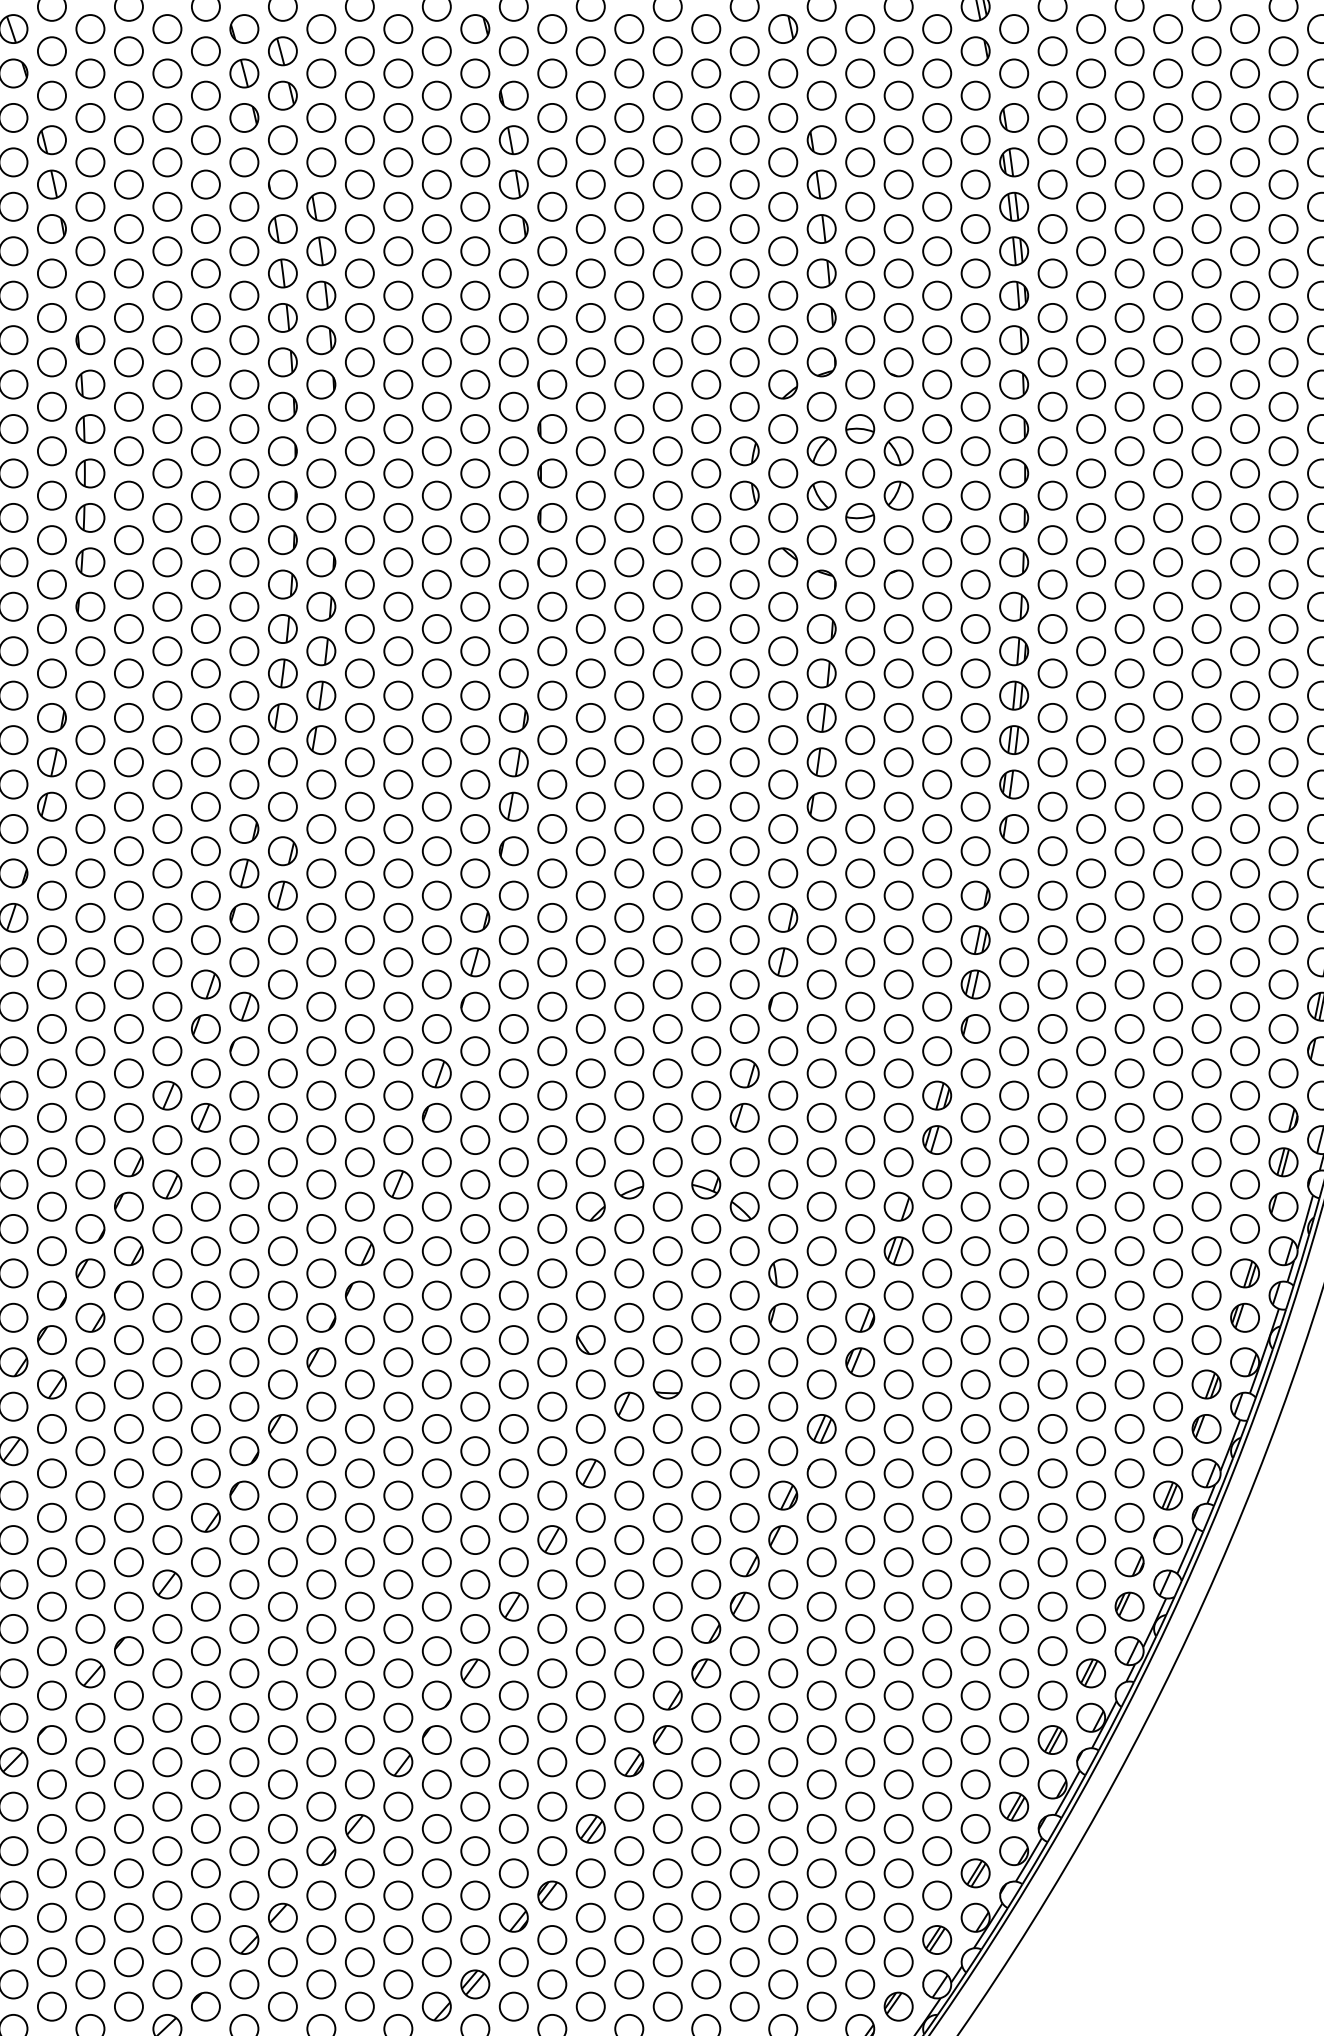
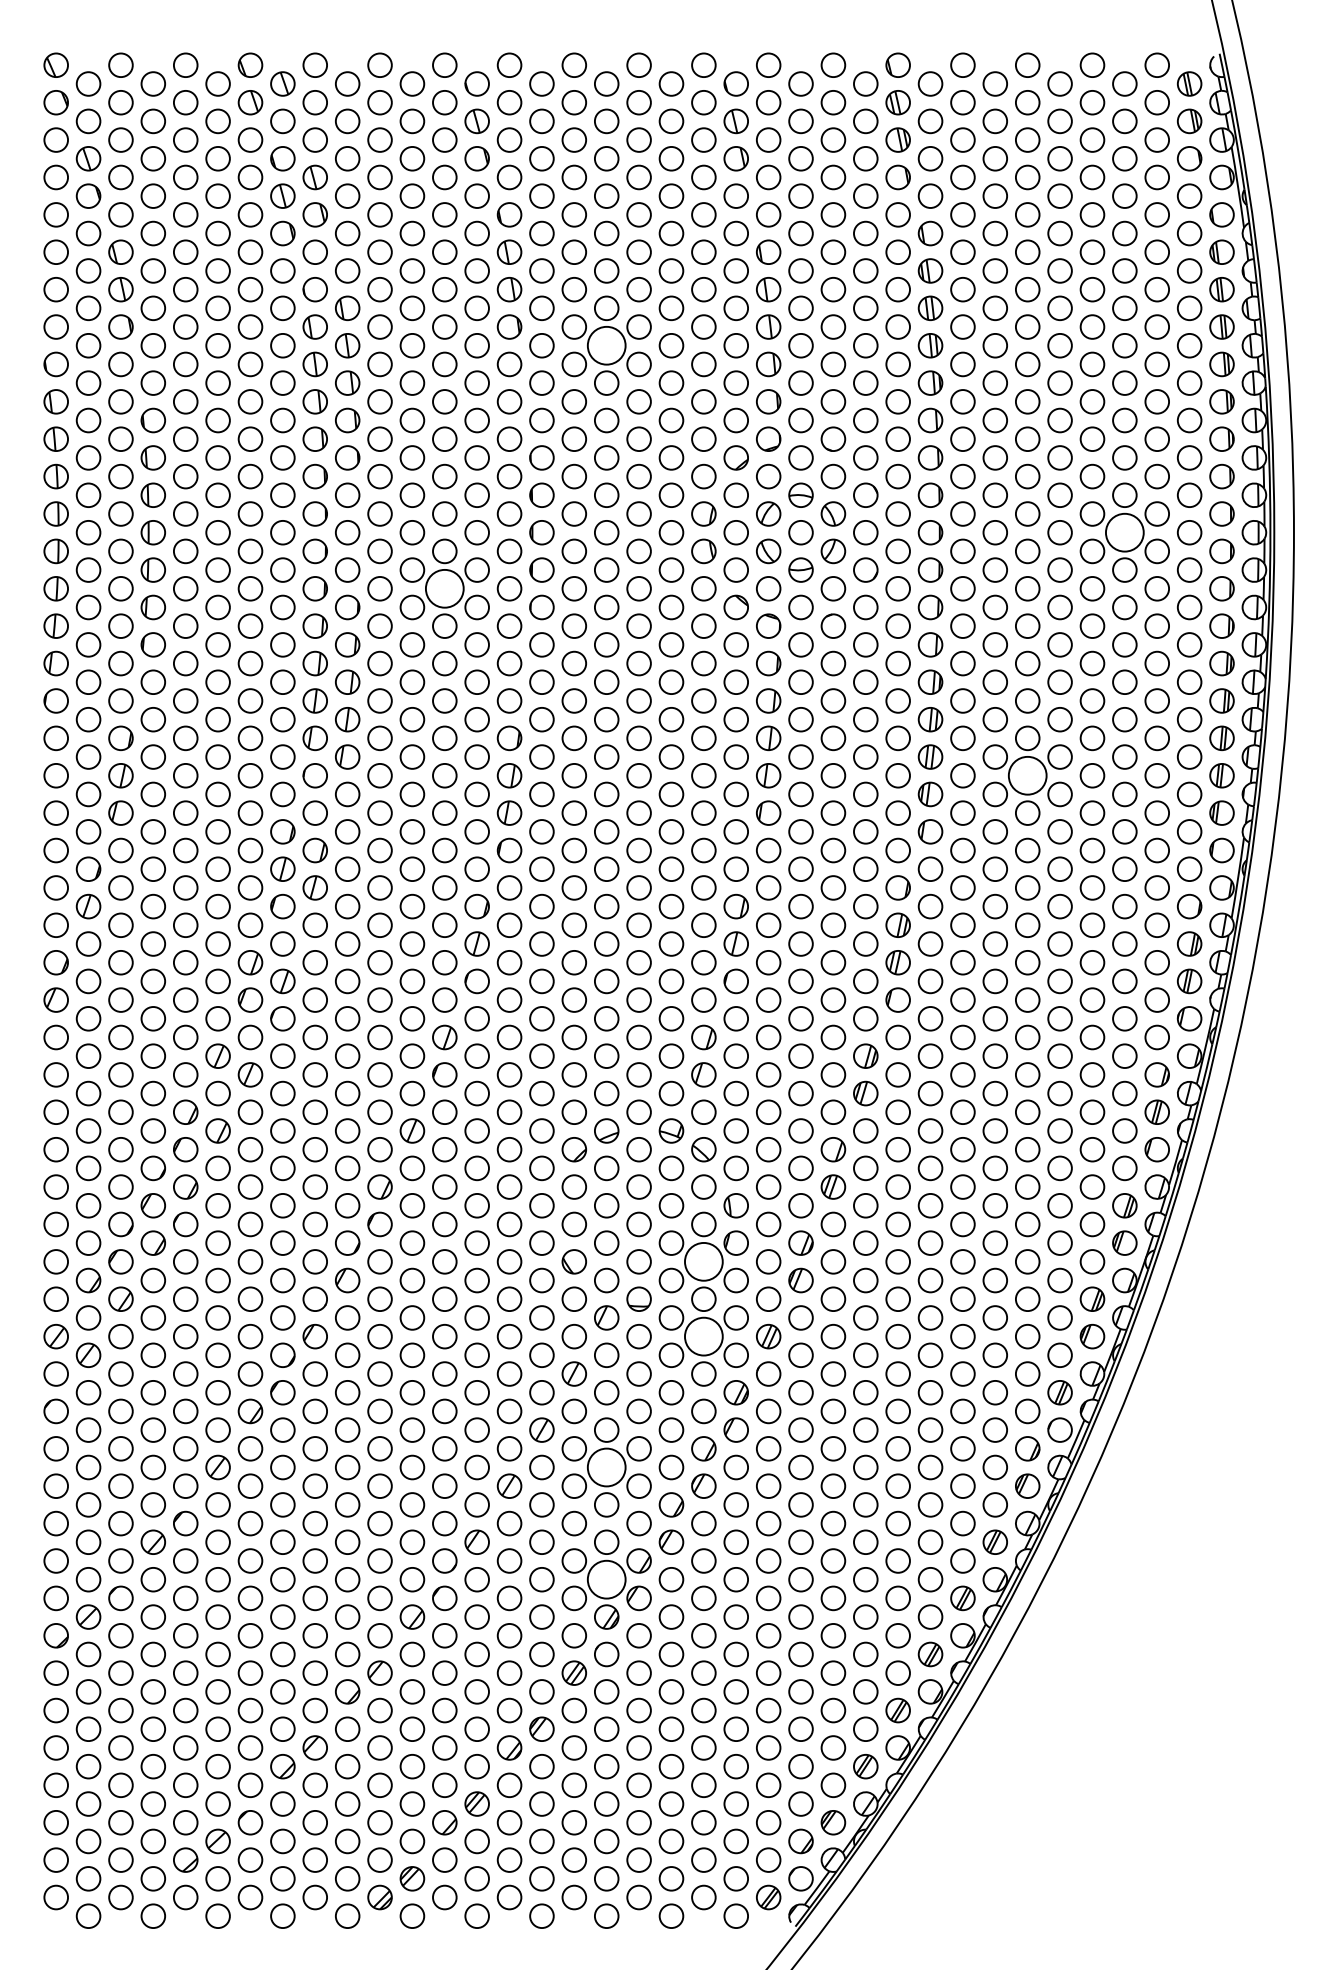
circle: (629, 250) -> (606, 345), size x1.6
circle: (1244, 473) -> (1124, 532), size x1.6
circle: (436, 539) -> (444, 588), size x1.6
circle: (1129, 762) -> (1027, 775), size x1.6
circle: (744, 1339) -> (703, 1261), size x1.6
circle: (744, 1428) -> (703, 1336), size x1.6
circle: (629, 1584) -> (606, 1467), size x1.6
circle: (629, 1717) -> (606, 1579), size x1.6

